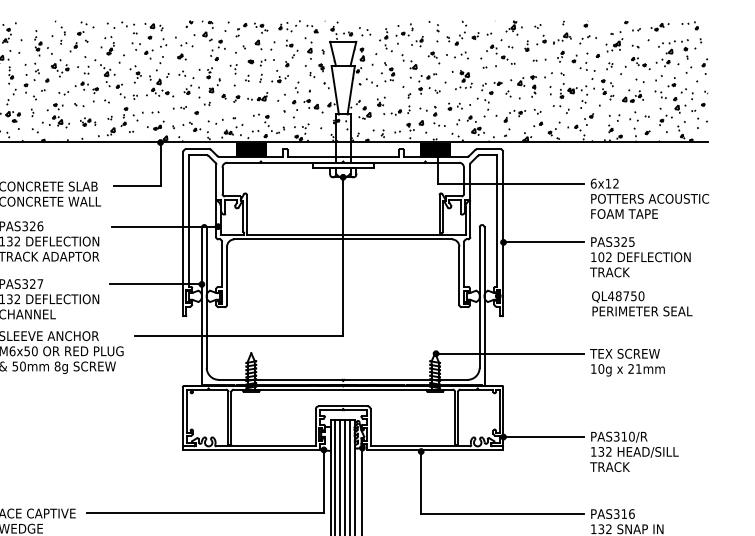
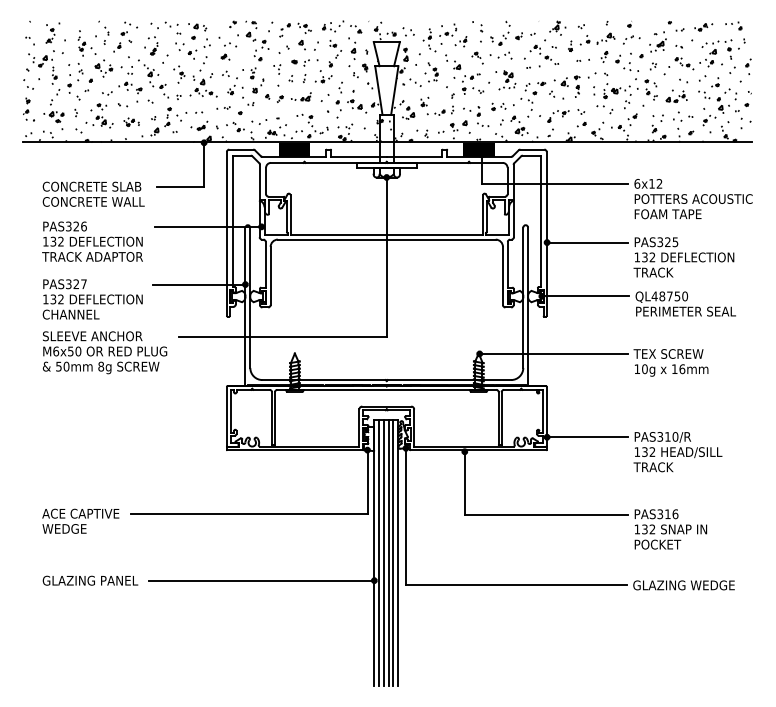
text: (600, 257) -> (644, 257), 102 -> 132
line: (540, 296) -> (584, 296), added
text: (634, 369) -> (678, 369), 21mm -> 16mm

